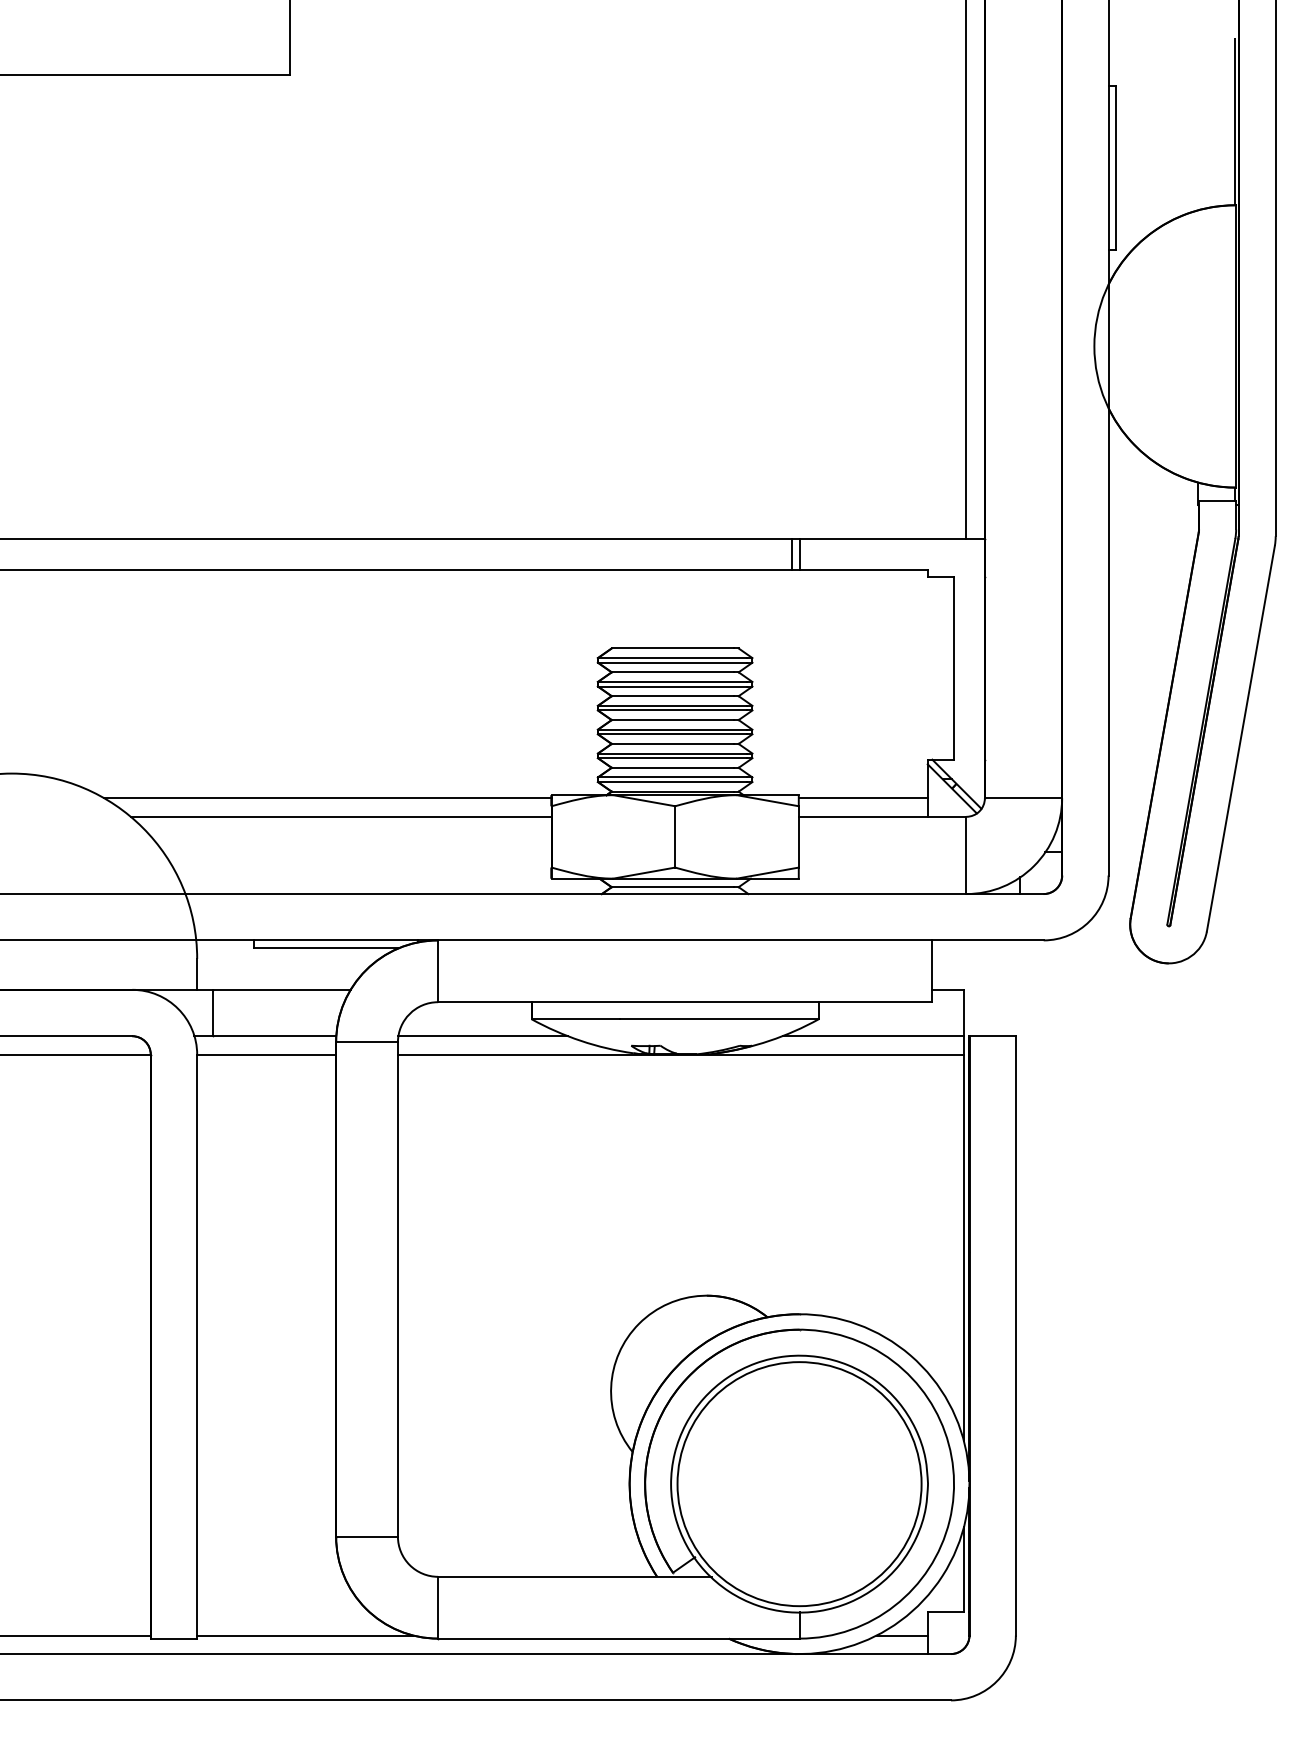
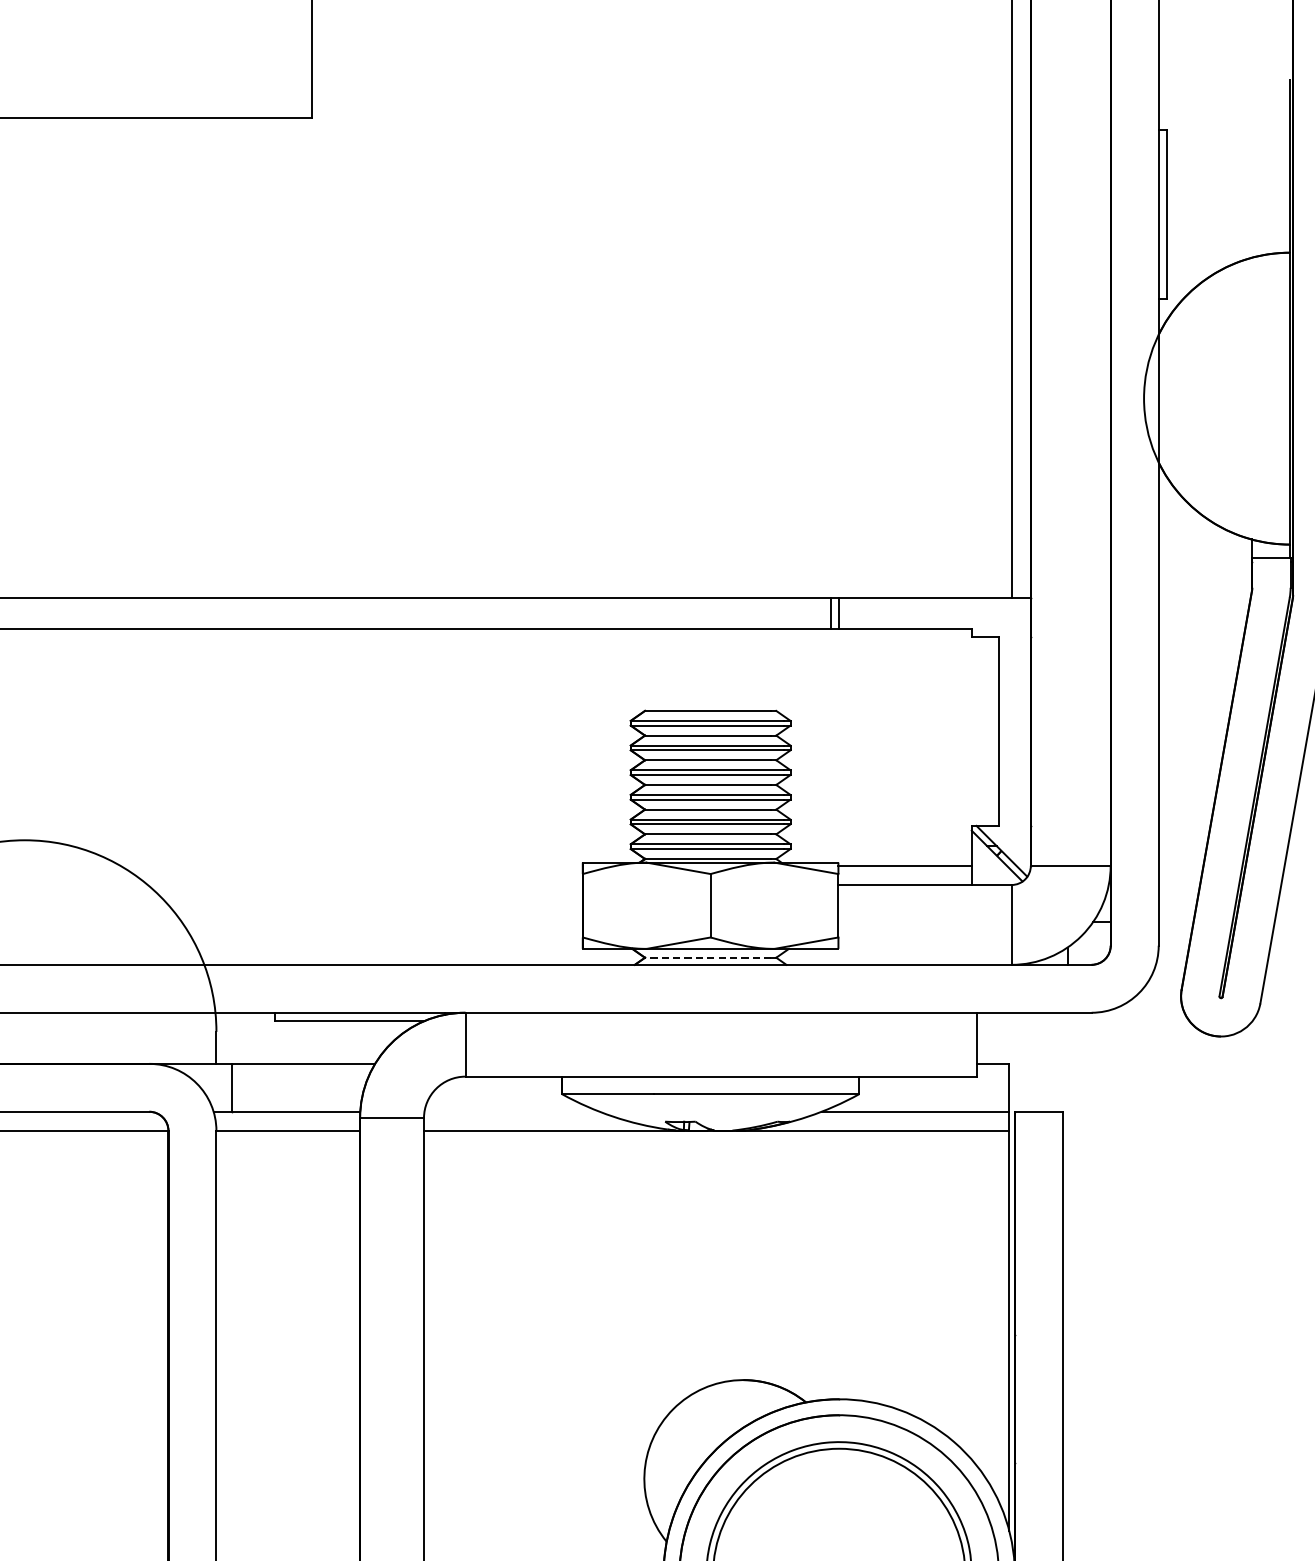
line: (327, 798) -> (351, 866), removed
line: (340, 816) -> (364, 884), removed
line: (672, 887) -> (707, 958), solid -> dashed
line: (482, 1036) -> (511, 1112), removed

